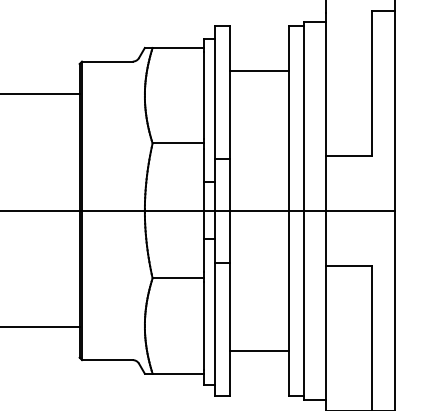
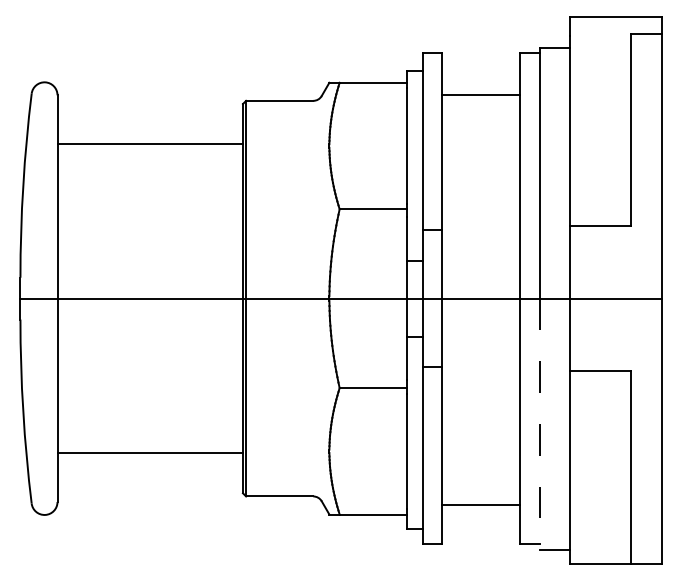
line: (258, 71) -> (480, 95), moved
line: (303, 305) -> (539, 424), solid -> dashed
line: (258, 350) -> (480, 504), moved

